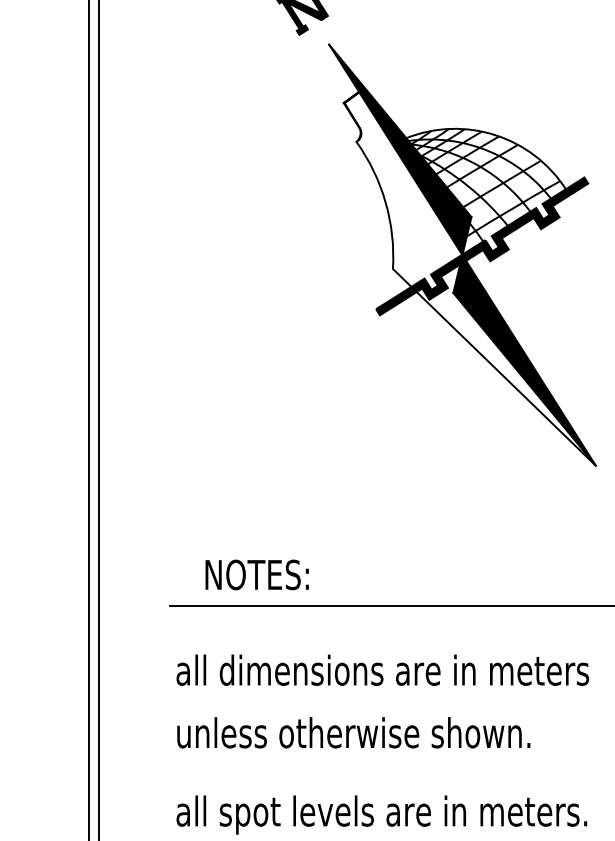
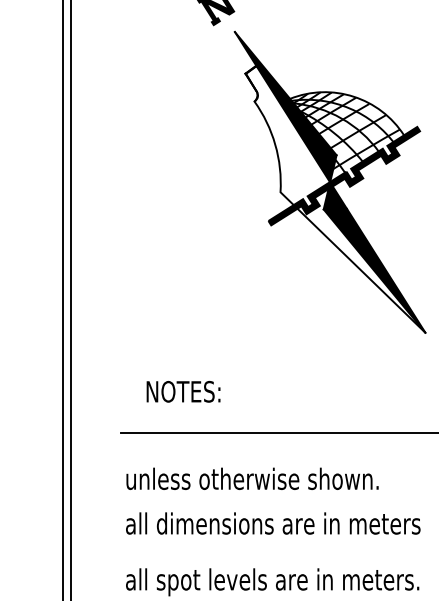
text: (257, 574) -> (183, 391), moved
text: (383, 669) -> (273, 478), all dimensions are in meters -> unless otherwise shown.
text: (383, 732) -> (273, 523), unless otherwise shown. -> all dimensions are in meters

